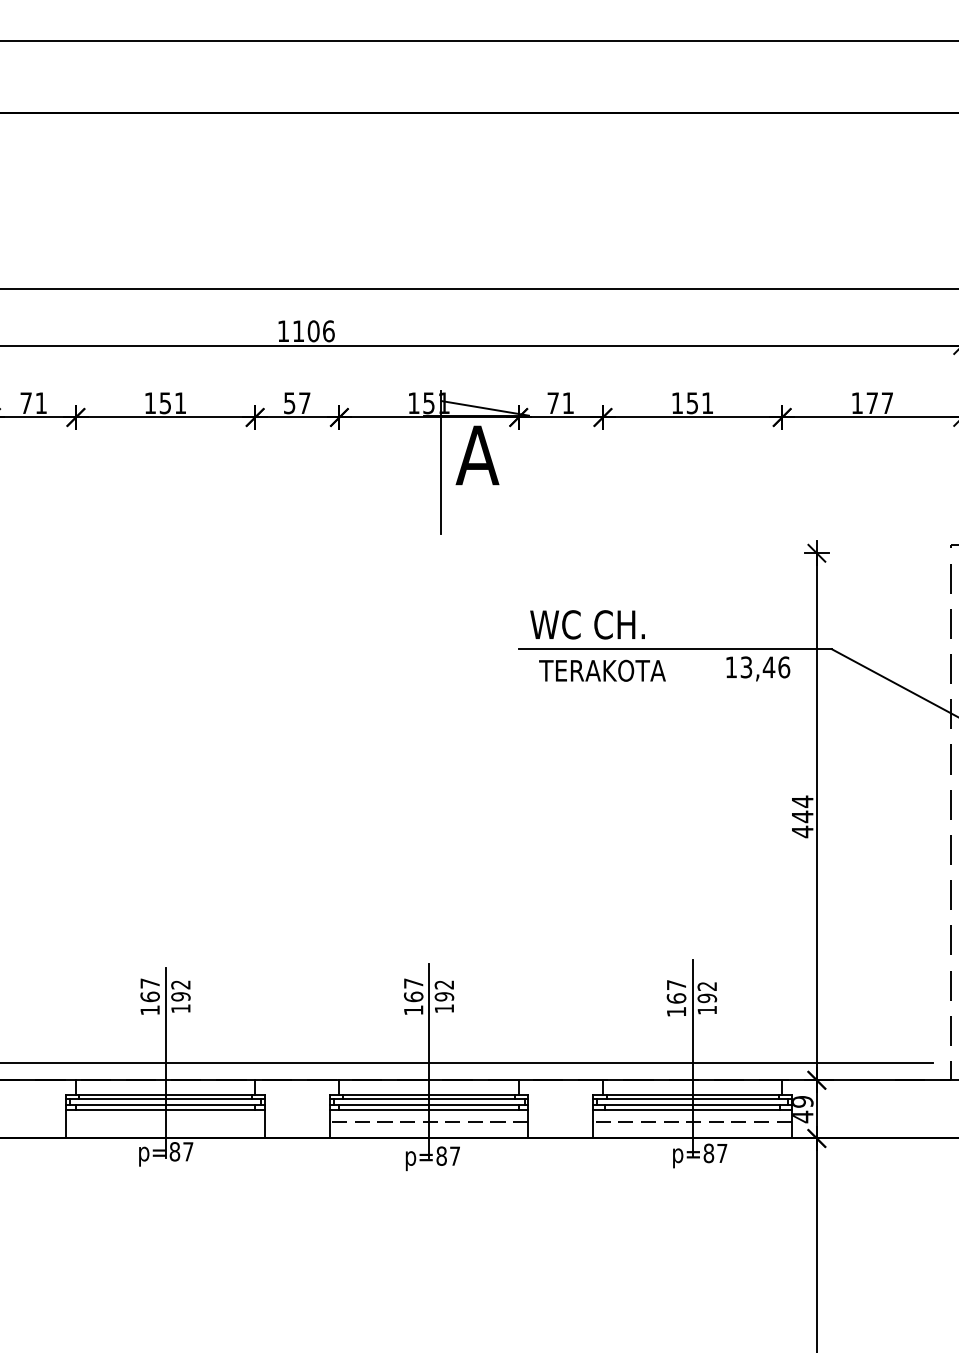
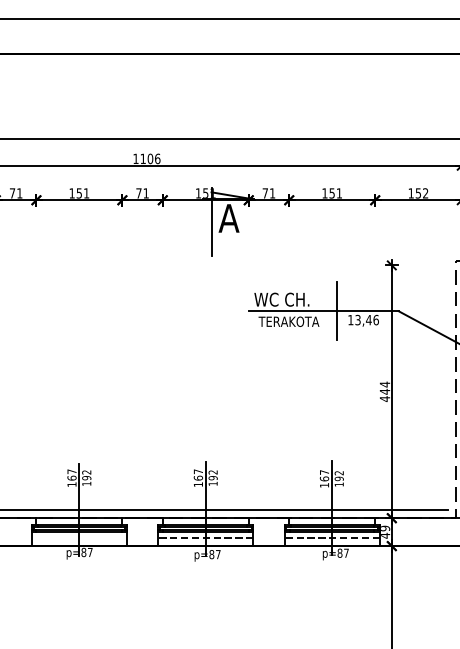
text: (297, 403) -> (142, 193), 57 -> 71
text: (878, 403) -> (421, 193), 177 -> 152
line: (703, 649) -> (337, 311), added

